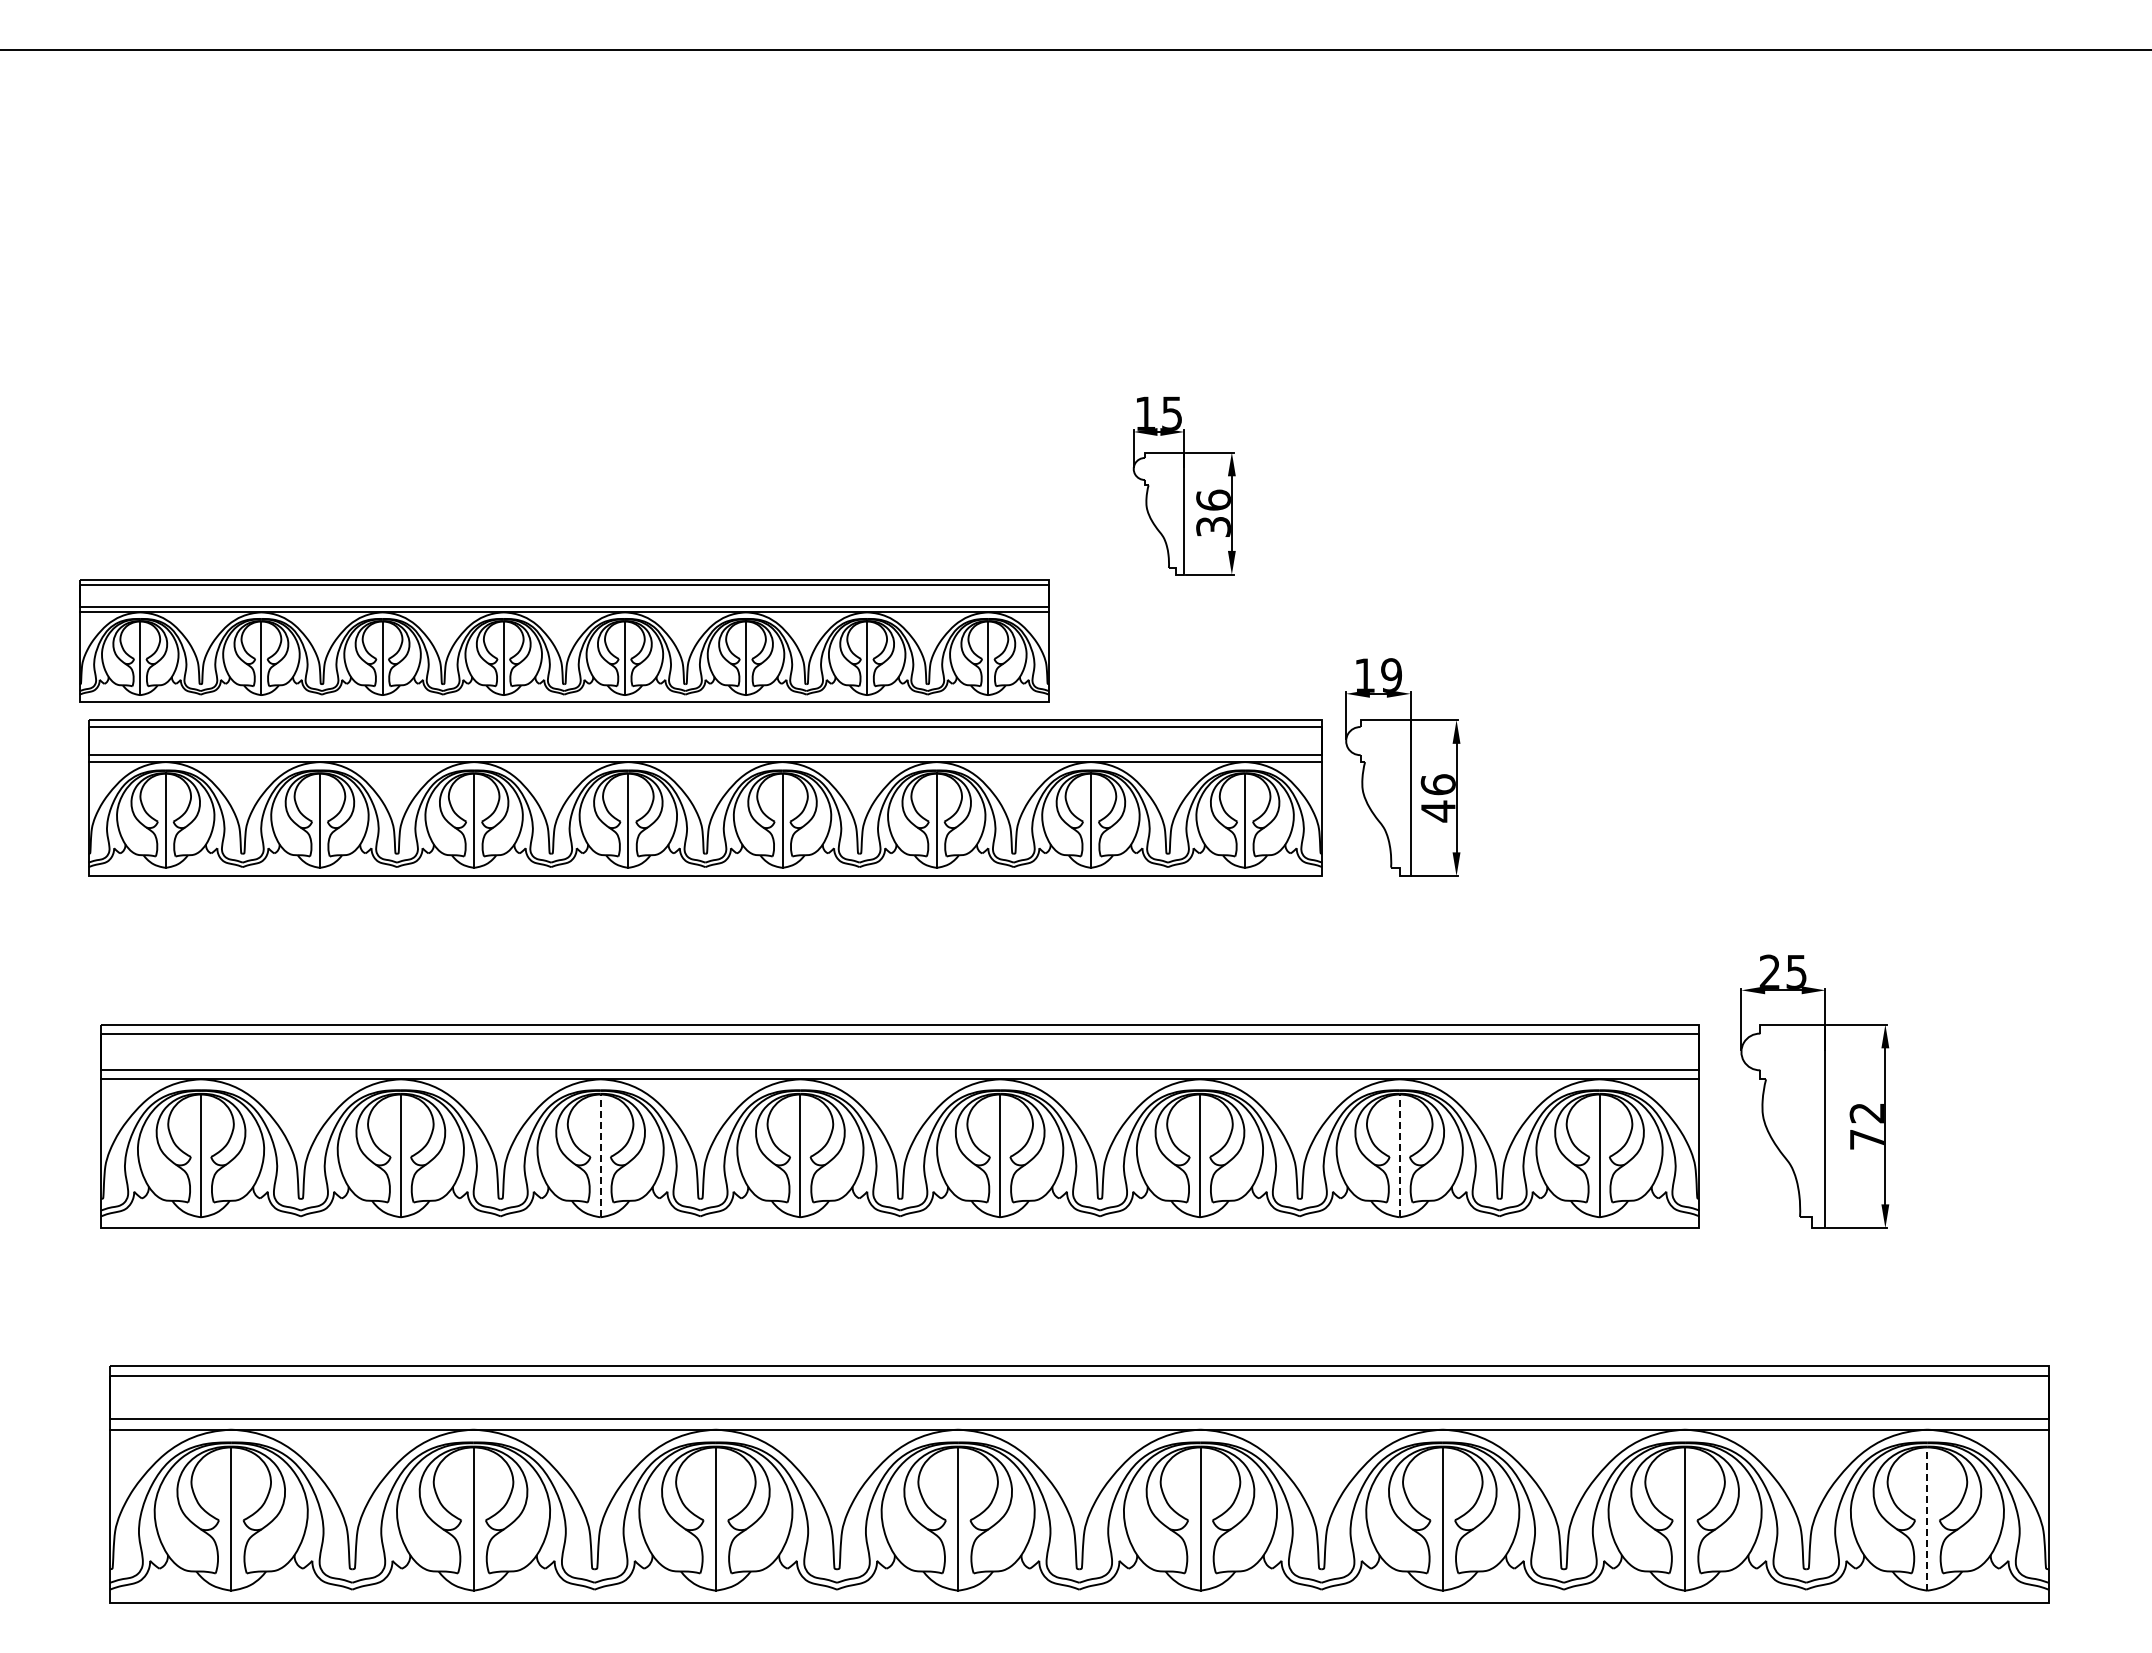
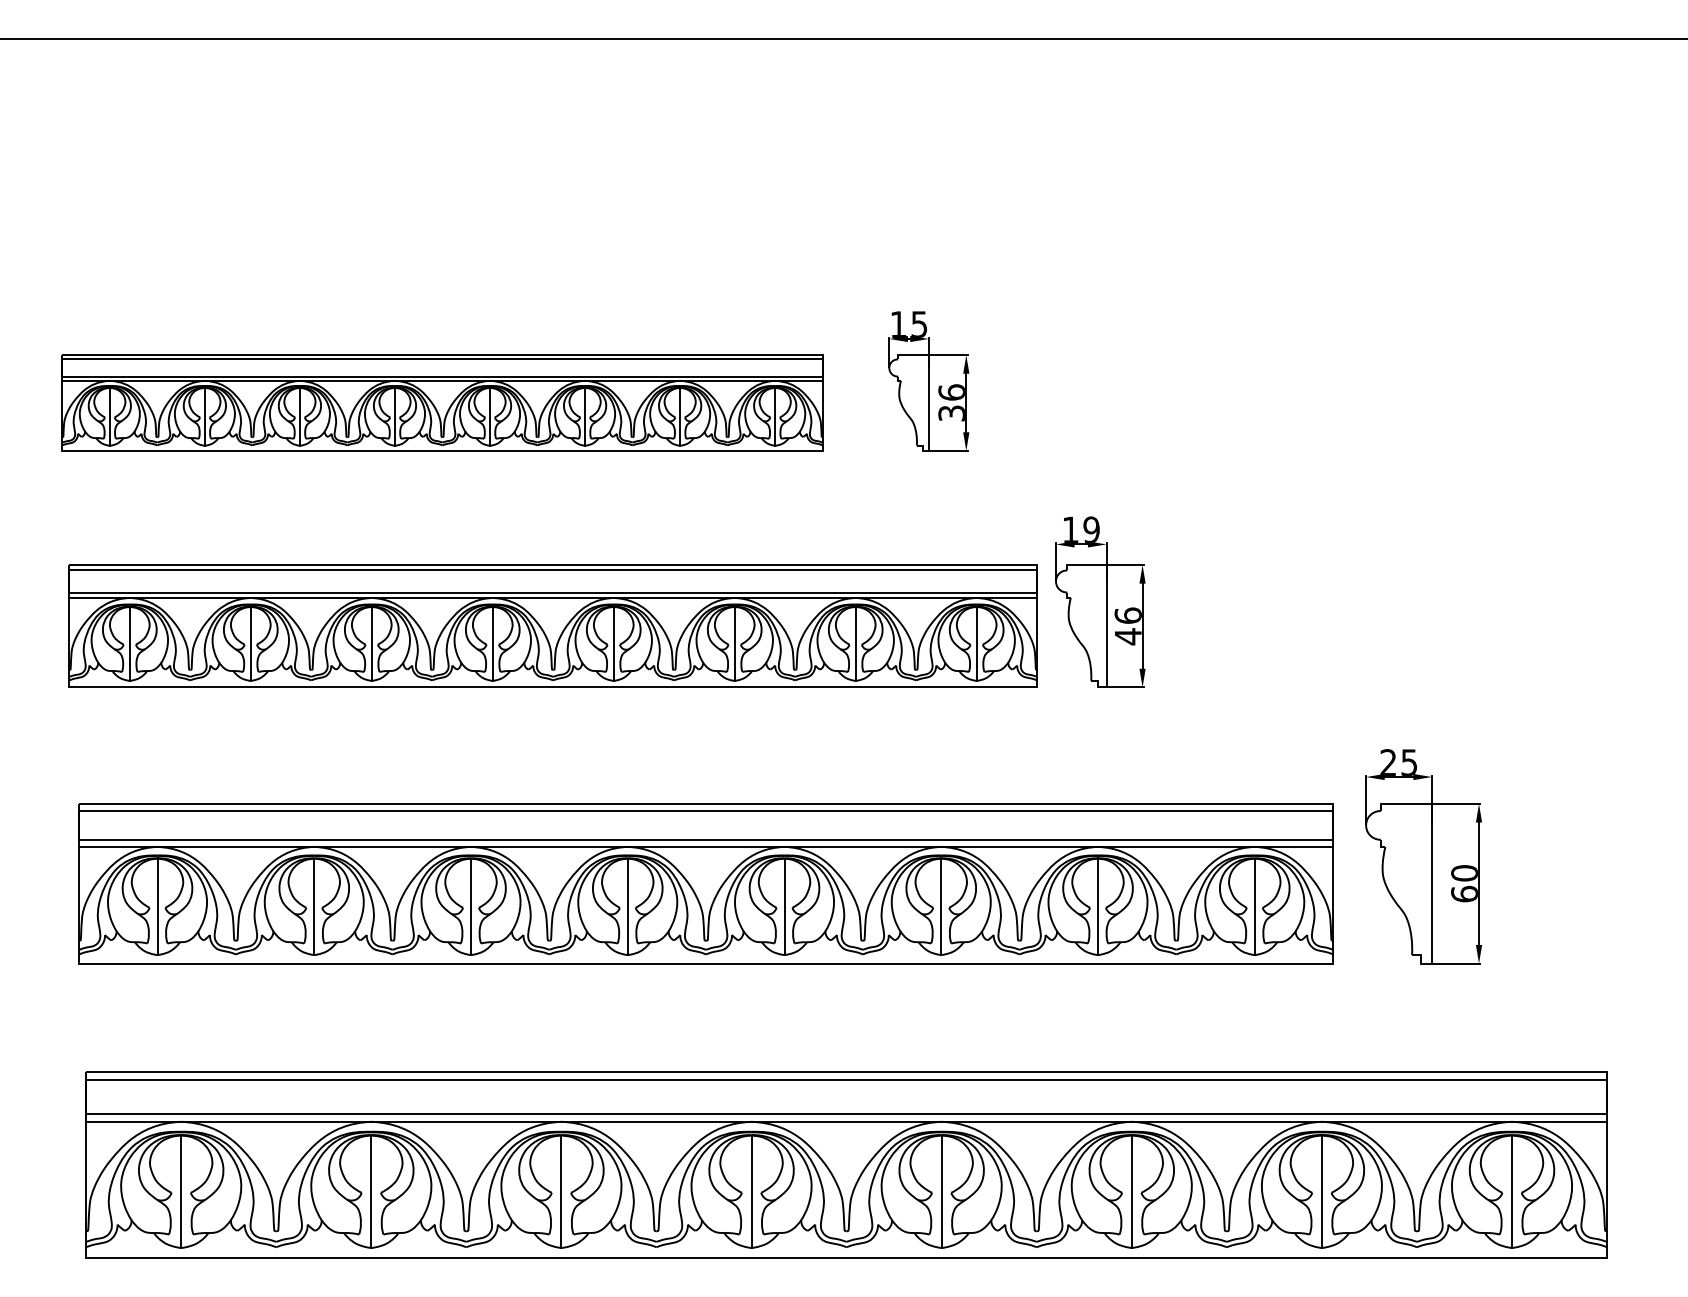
part: (564, 640) -> (442, 402), moved
text: (1866, 1125) -> (1464, 883), 72 -> 60
line: (600, 1155) -> (470, 906), dashed -> solid
line: (1399, 1155) -> (1097, 906), dashed -> solid
line: (1927, 1519) -> (1512, 1192), dashed -> solid

